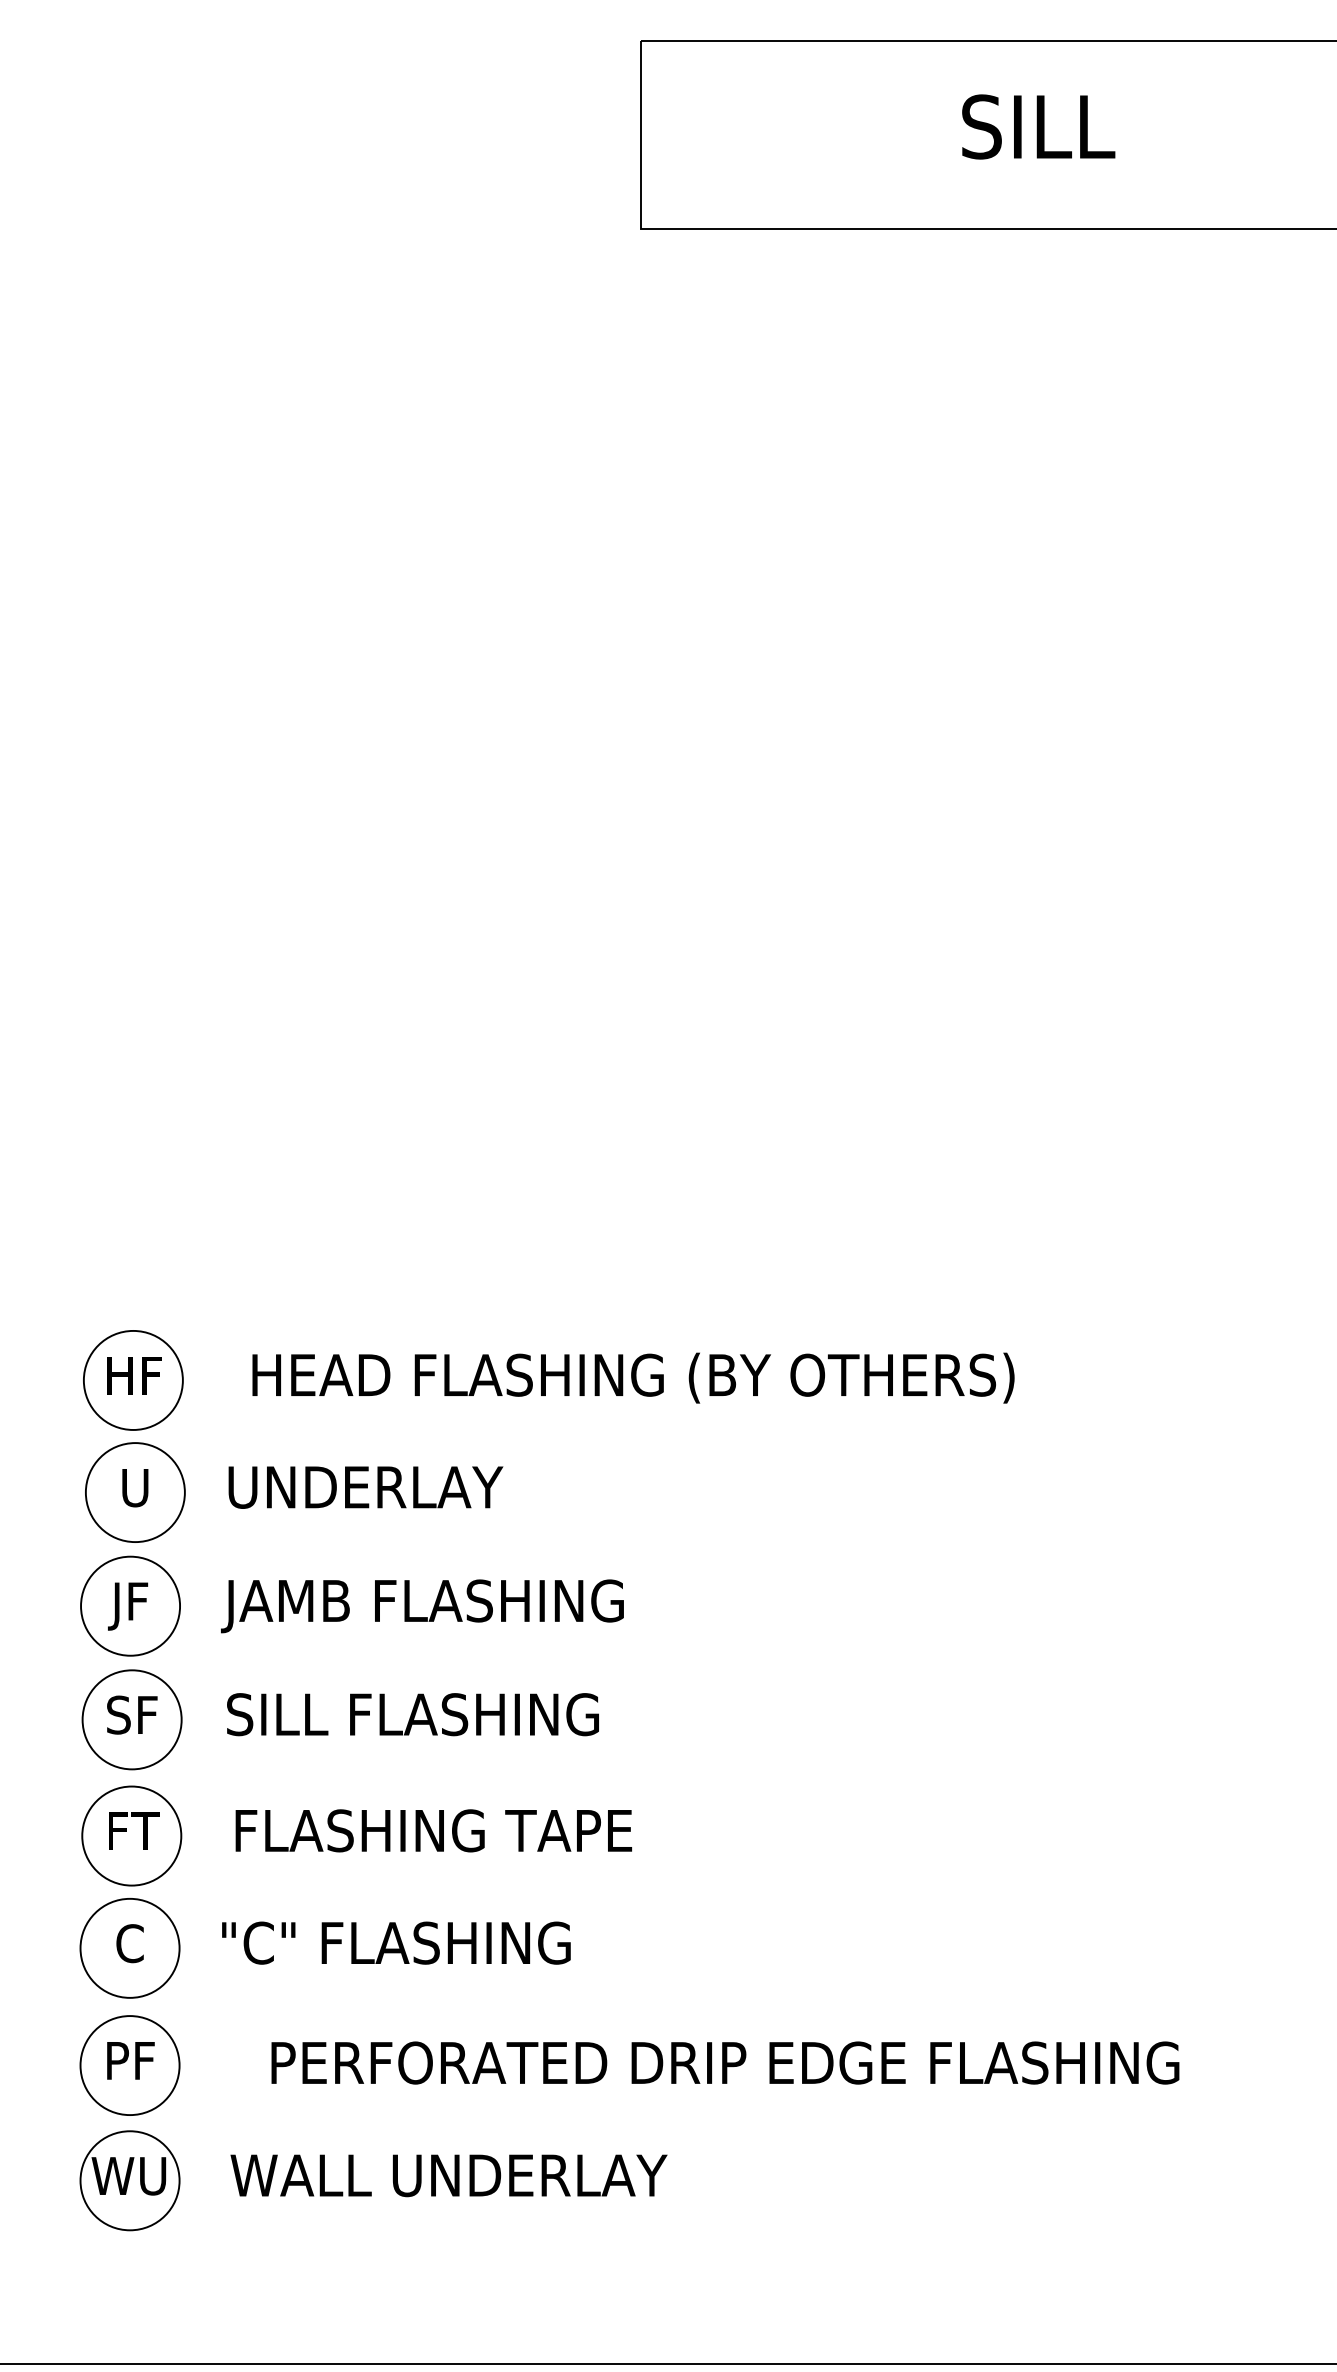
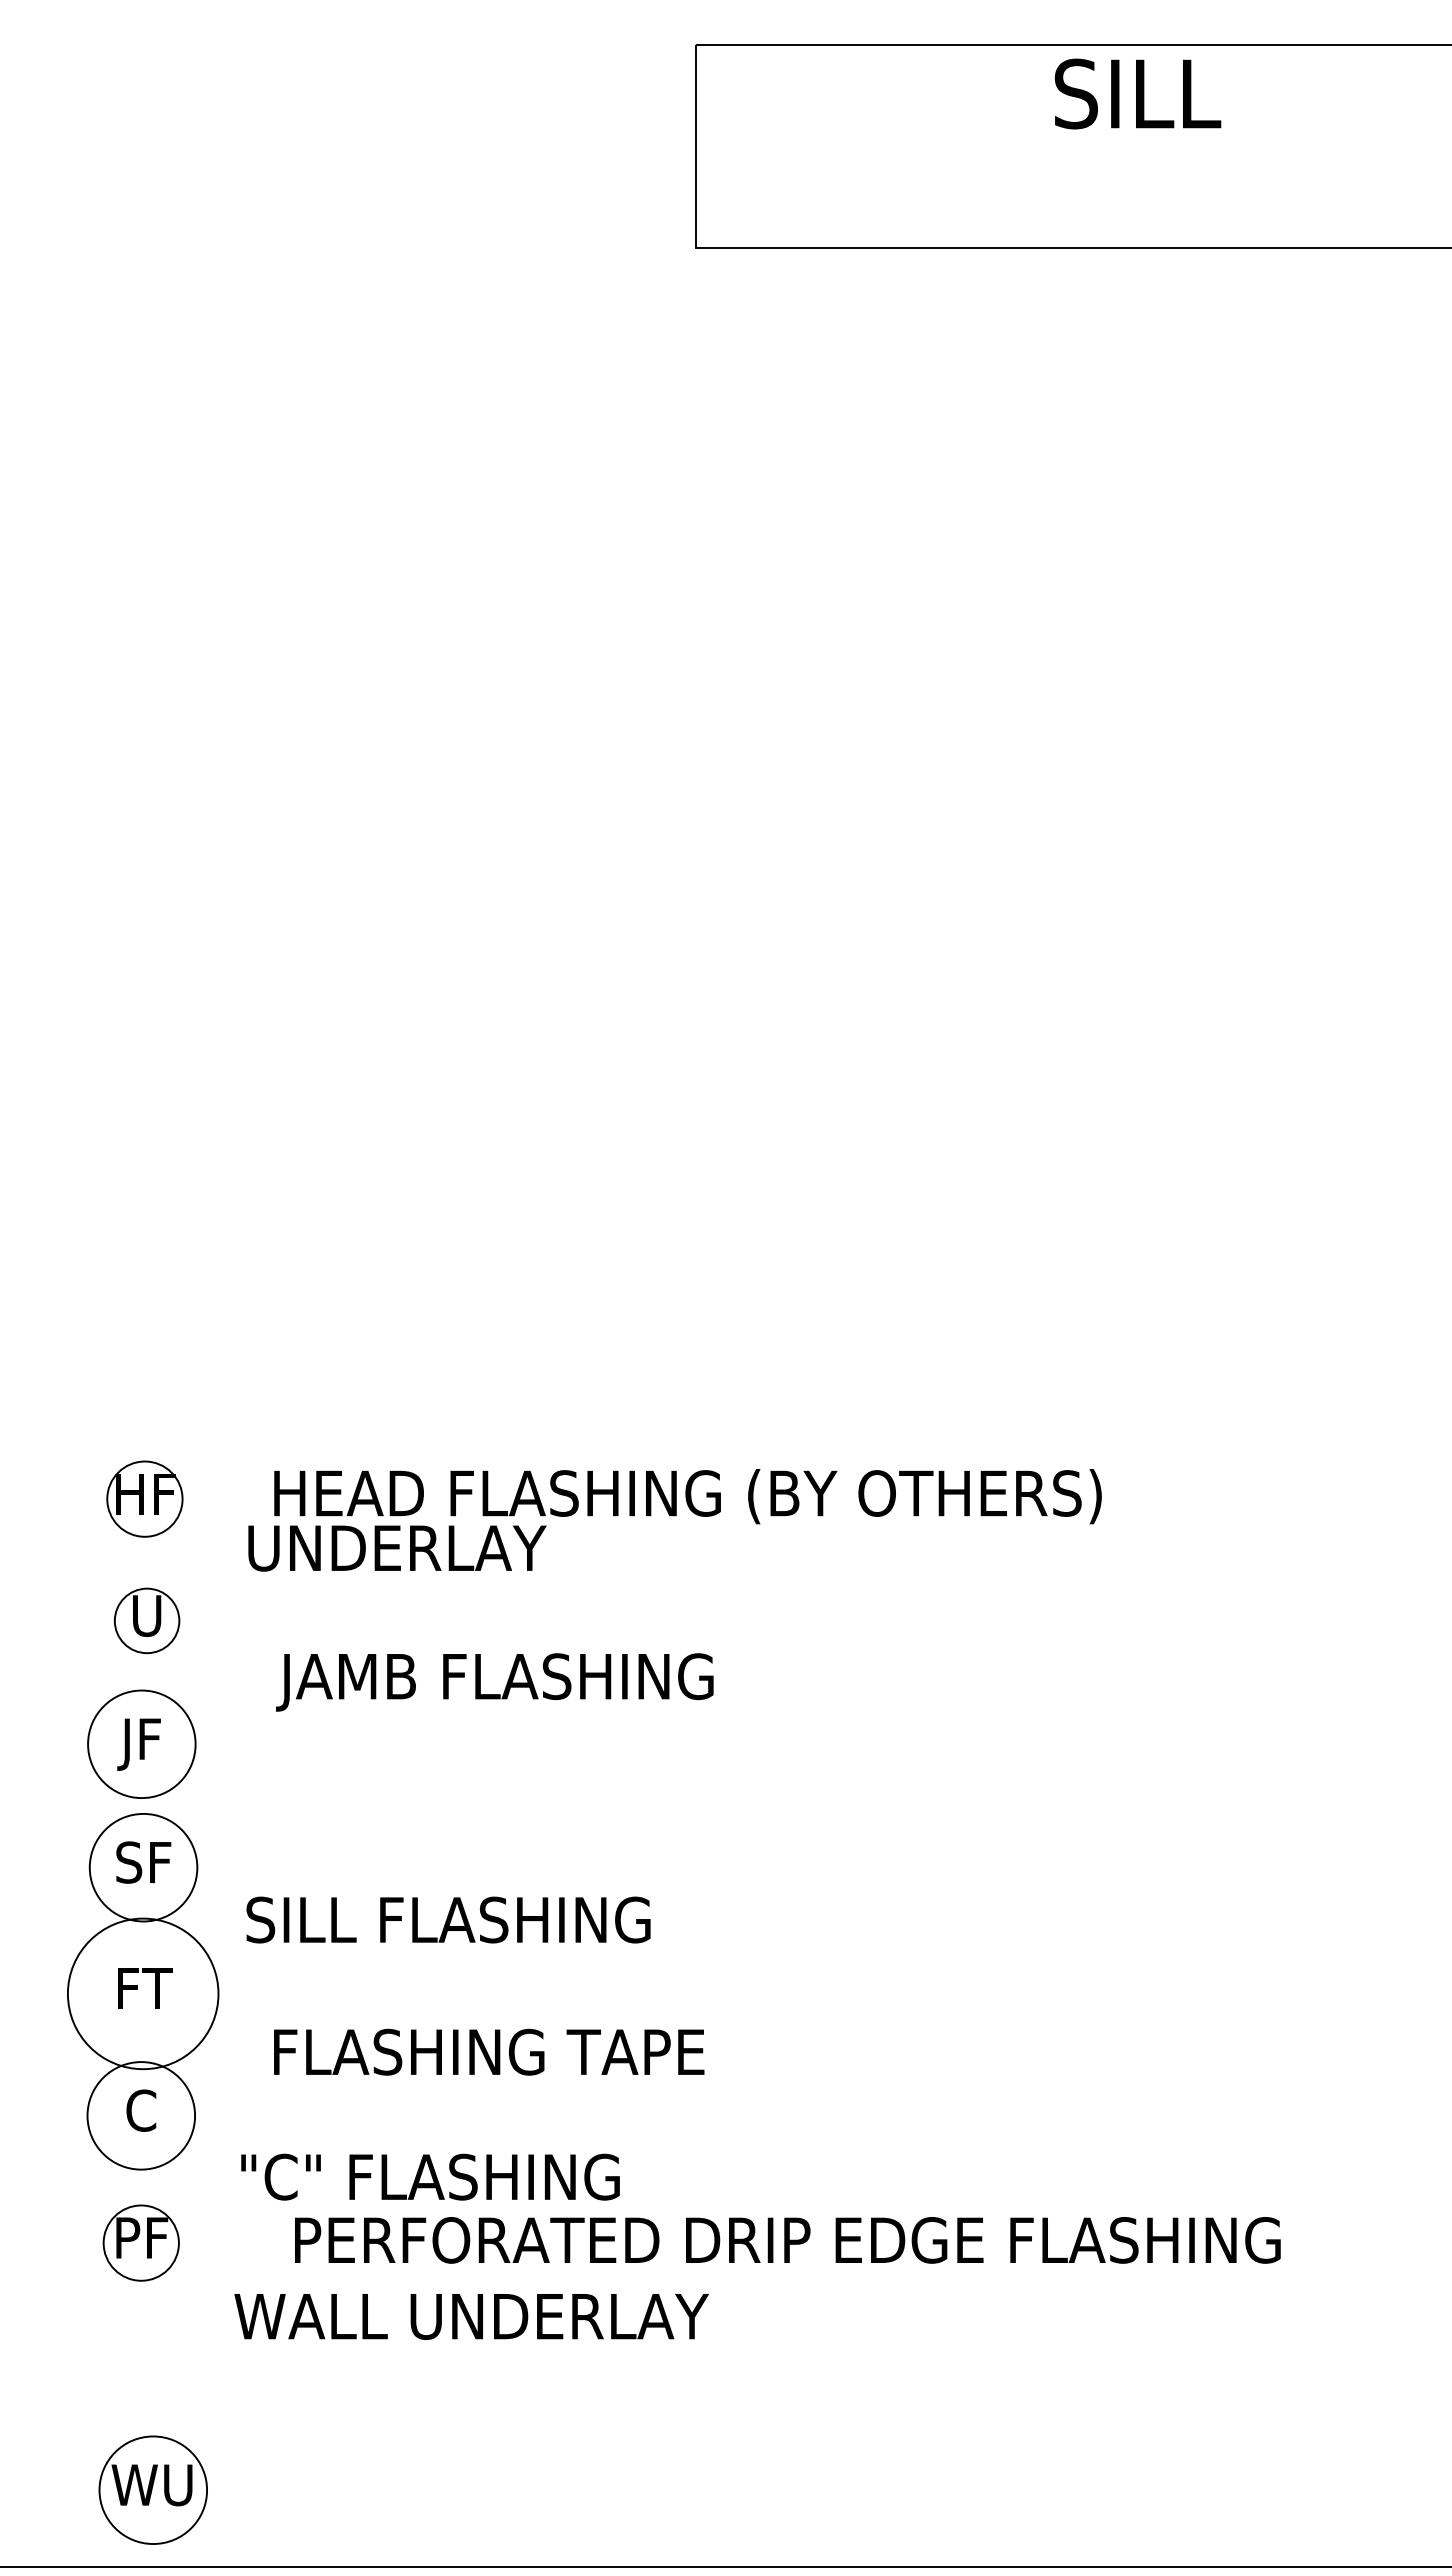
text: (1038, 126) -> (1137, 93), moved
circle: (132, 1379) -> (144, 1498), size x0.7
text: (365, 1487) -> (397, 1548), moved
circle: (134, 1492) -> (146, 1620), size x0.6
text: (422, 1606) -> (494, 1682), moved
text: (412, 1714) -> (448, 1919), moved
text: (434, 1830) -> (489, 2051), moved
circle: (131, 1835) -> (142, 1993), size x1.4
text: (396, 1942) -> (430, 2176), moved
circle: (130, 2064) -> (141, 2242), size x0.7
text: (448, 2175) -> (471, 2316), moved
part: (129, 2180) -> (152, 2489), moved

